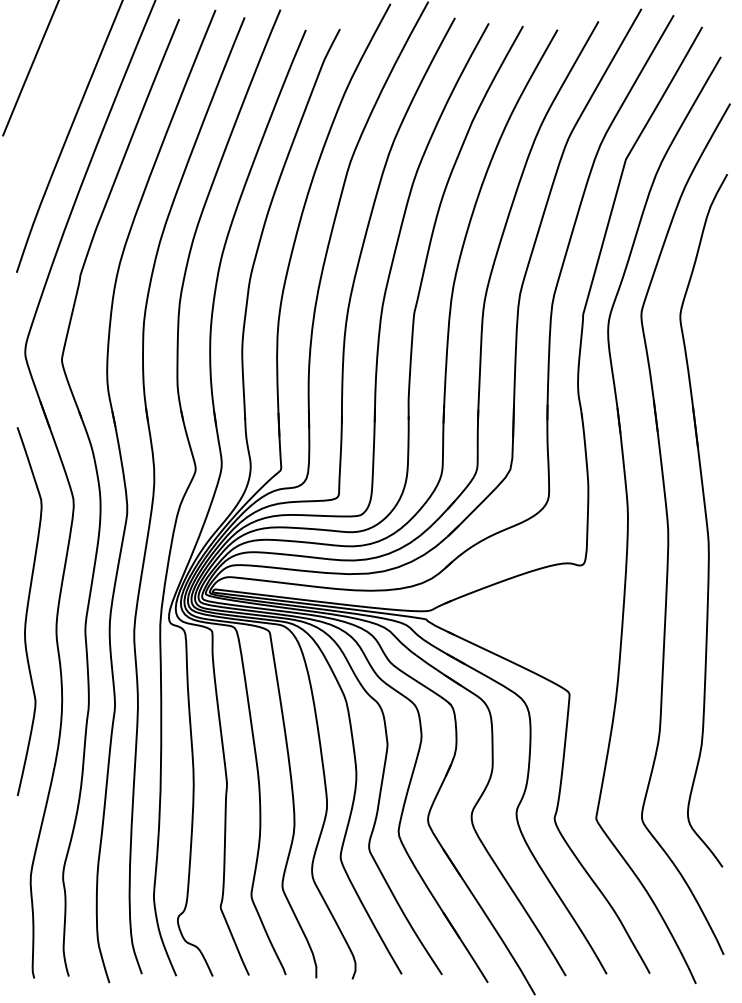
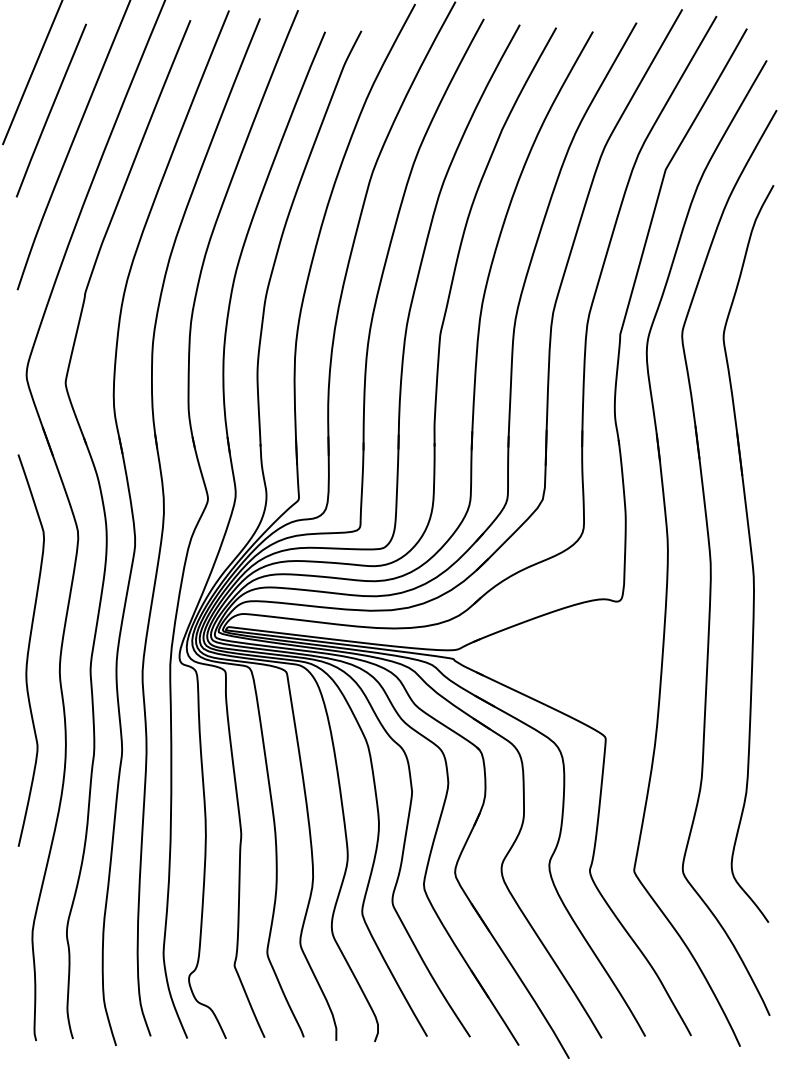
line: (48, 103) -> (51, 110), added

